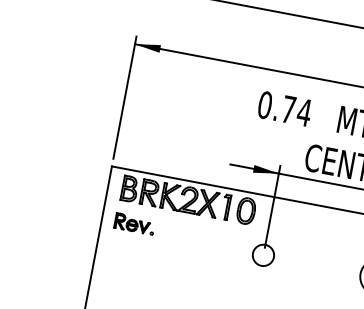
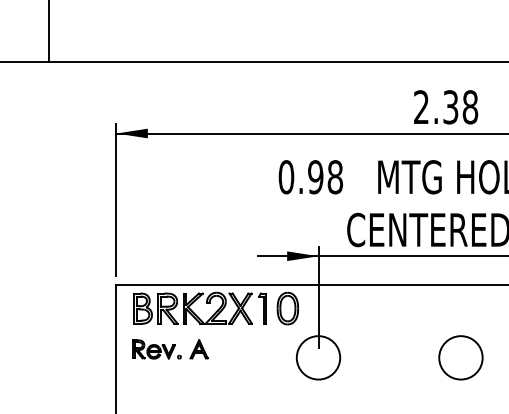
text: (296, 111) -> (325, 177), 0.74 -> 0.98
part: (168, 230) -> (198, 349), added
circle: (263, 255) -> (318, 357), size x1.67

